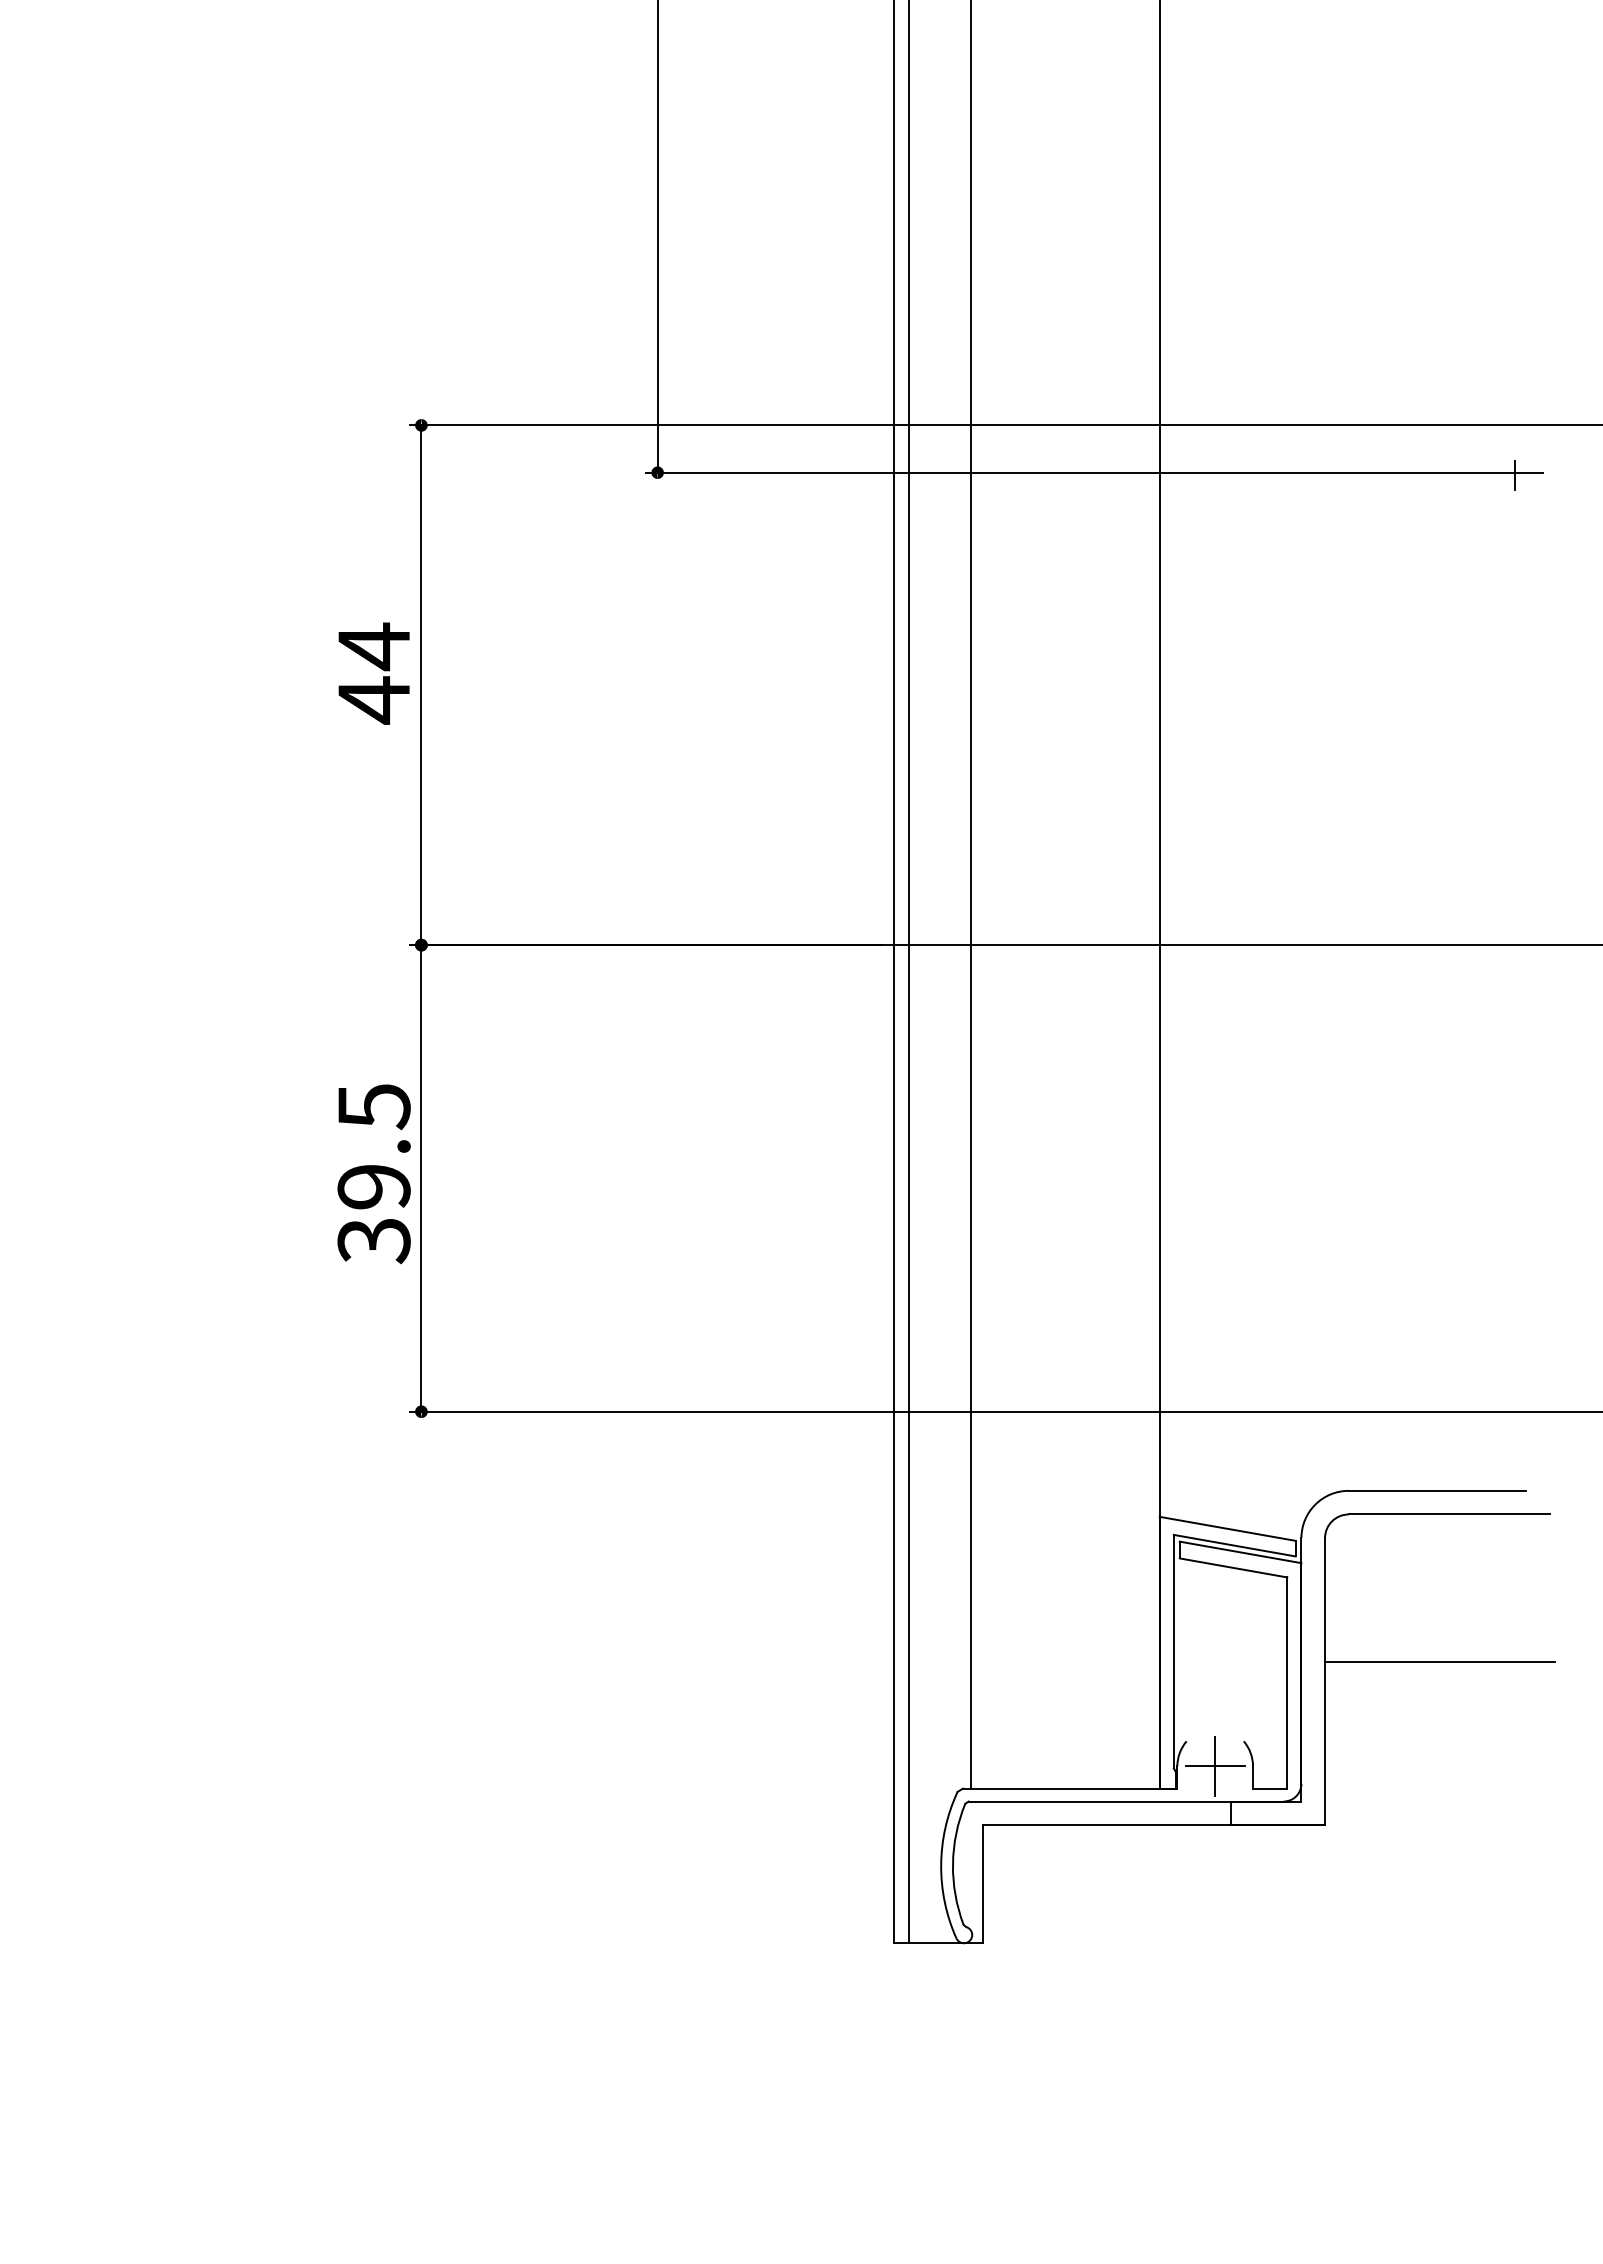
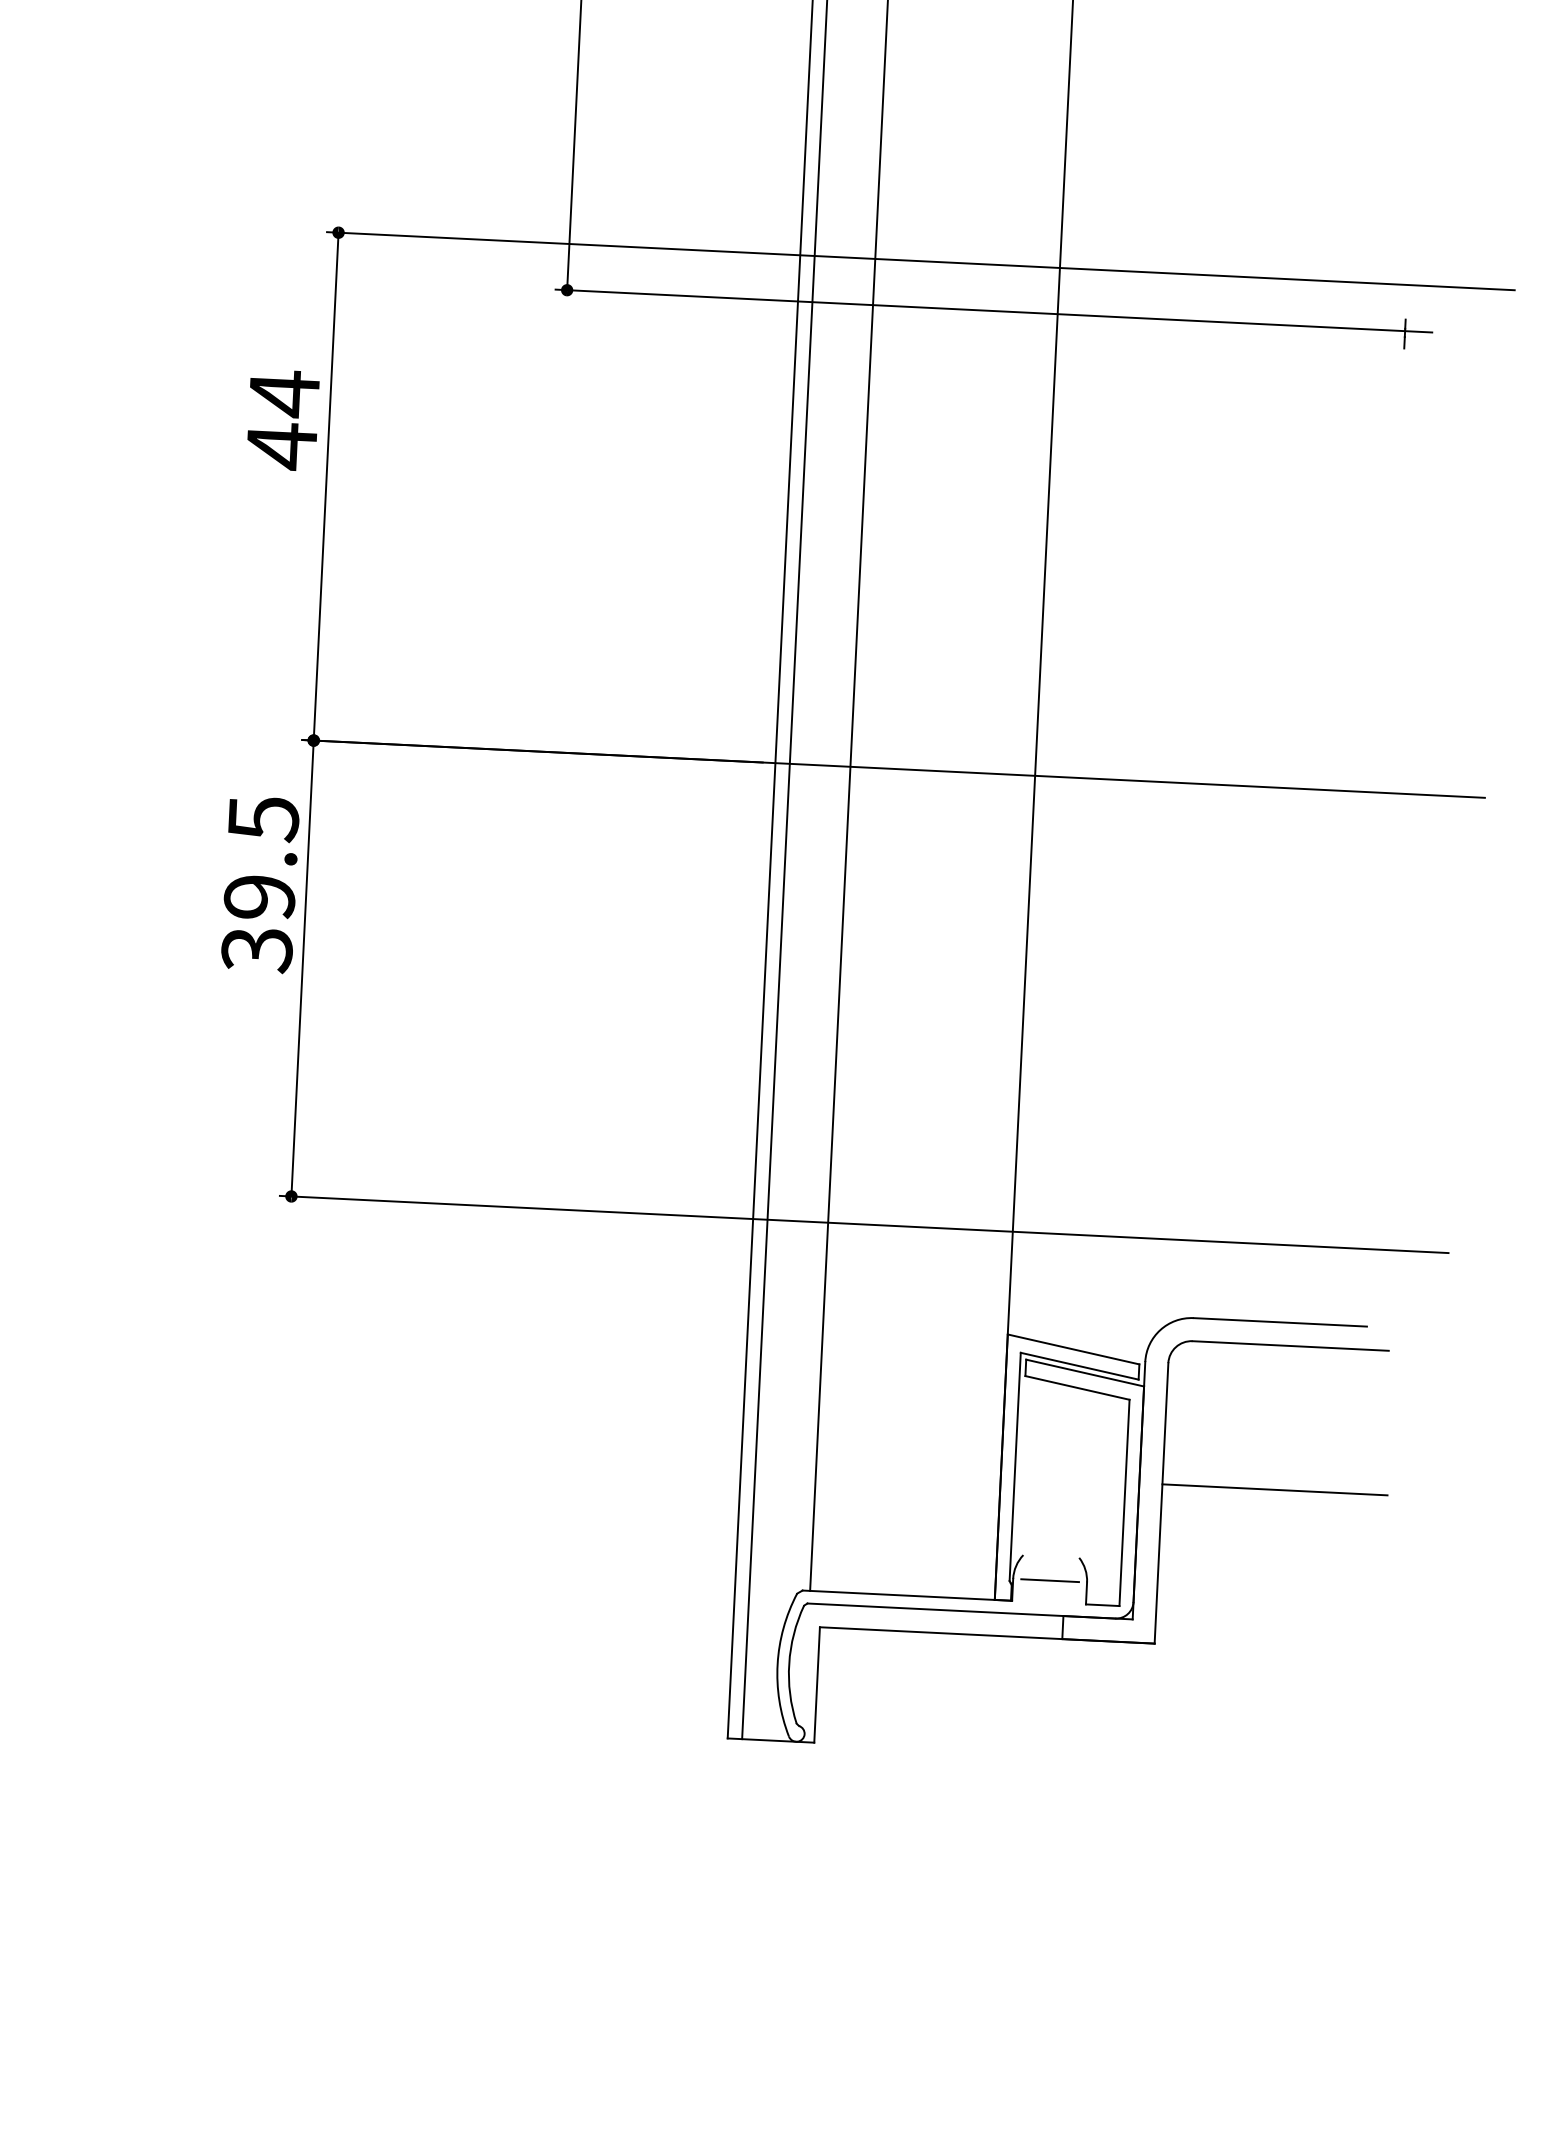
text: (373, 673) -> (282, 420), moved
text: (373, 1174) -> (259, 885), moved
line: (1215, 1765) -> (1050, 1580), removed

